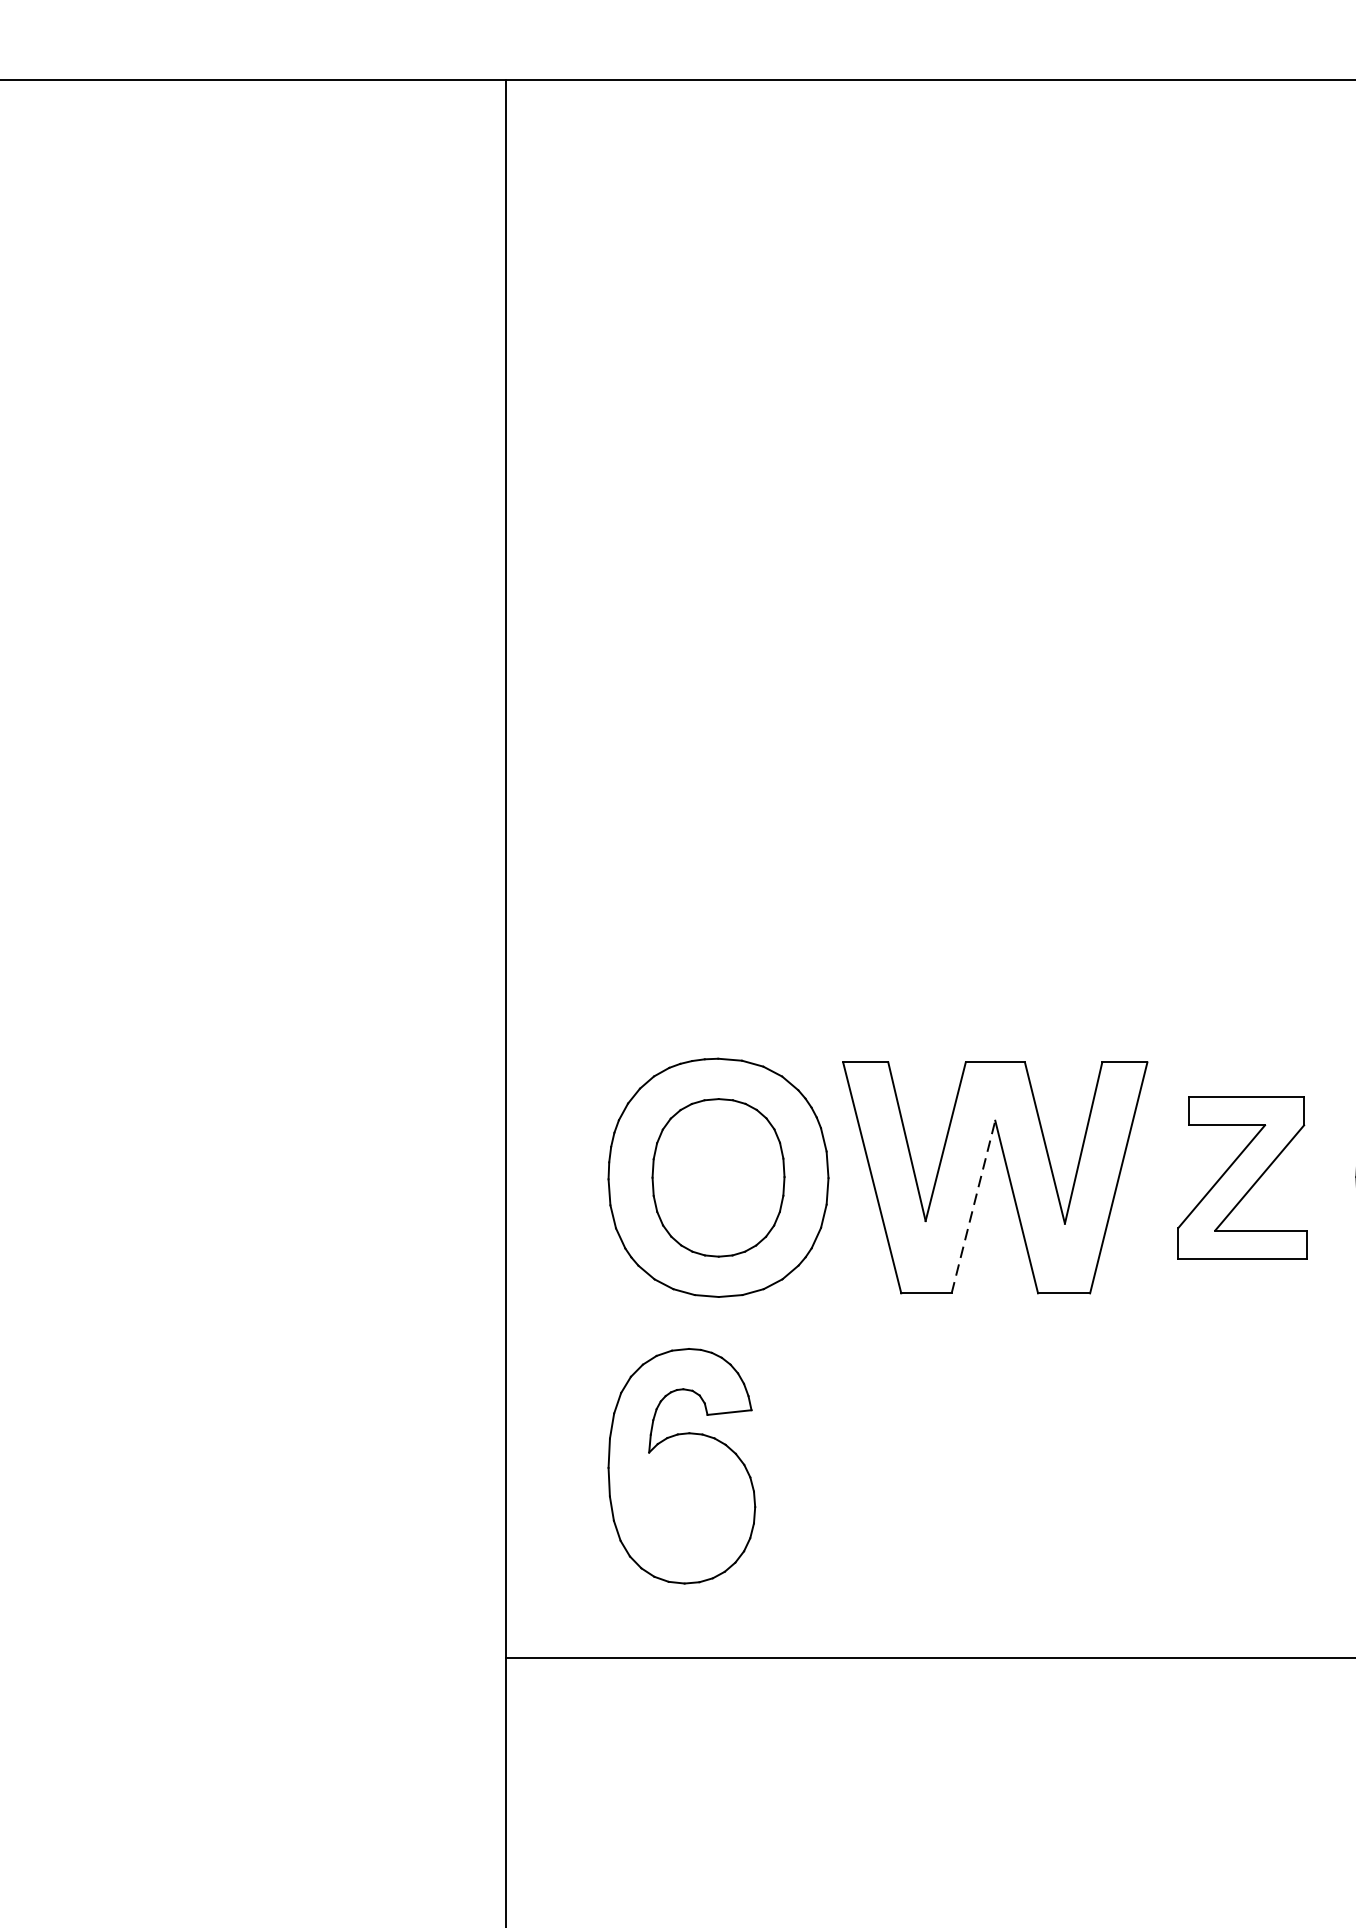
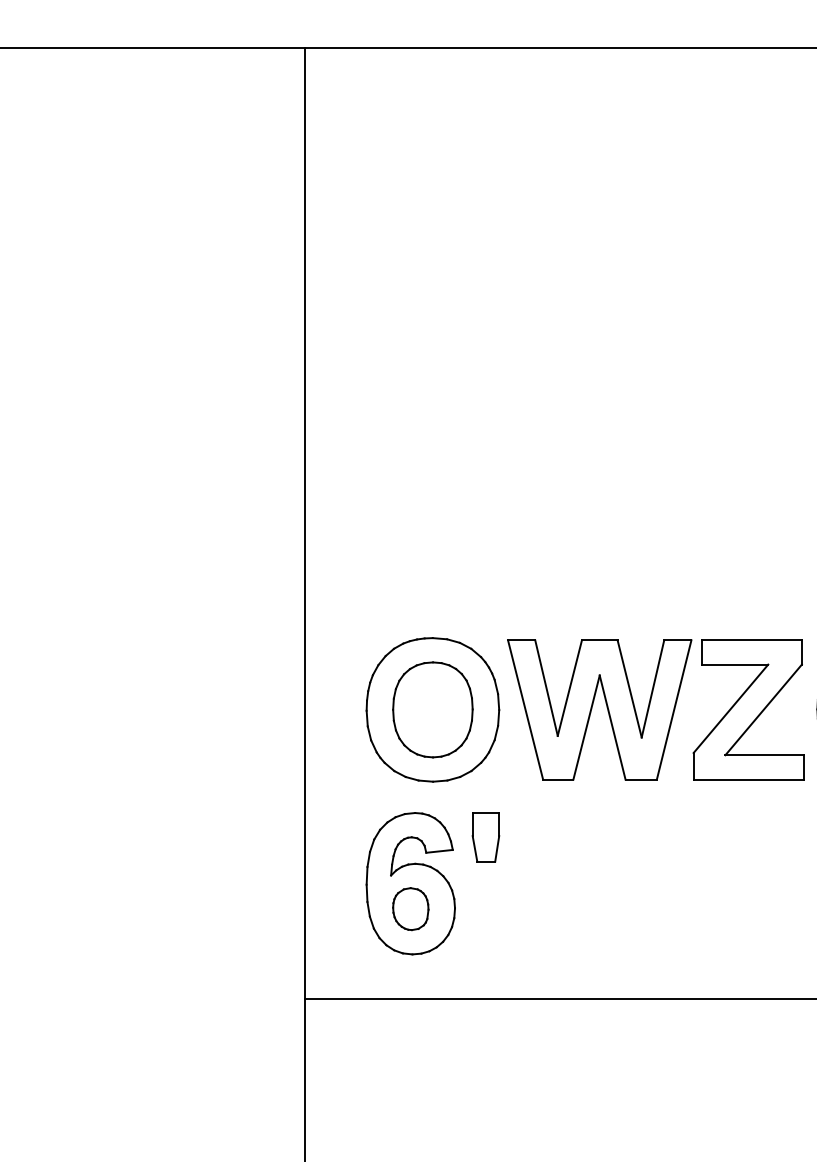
part: (1242, 1177) -> (748, 709), size x1.43
line: (973, 1207) -> (586, 727), dashed -> solid
part: (805, 1389) -> (485, 837), added
part: (681, 1509) -> (410, 909), added

